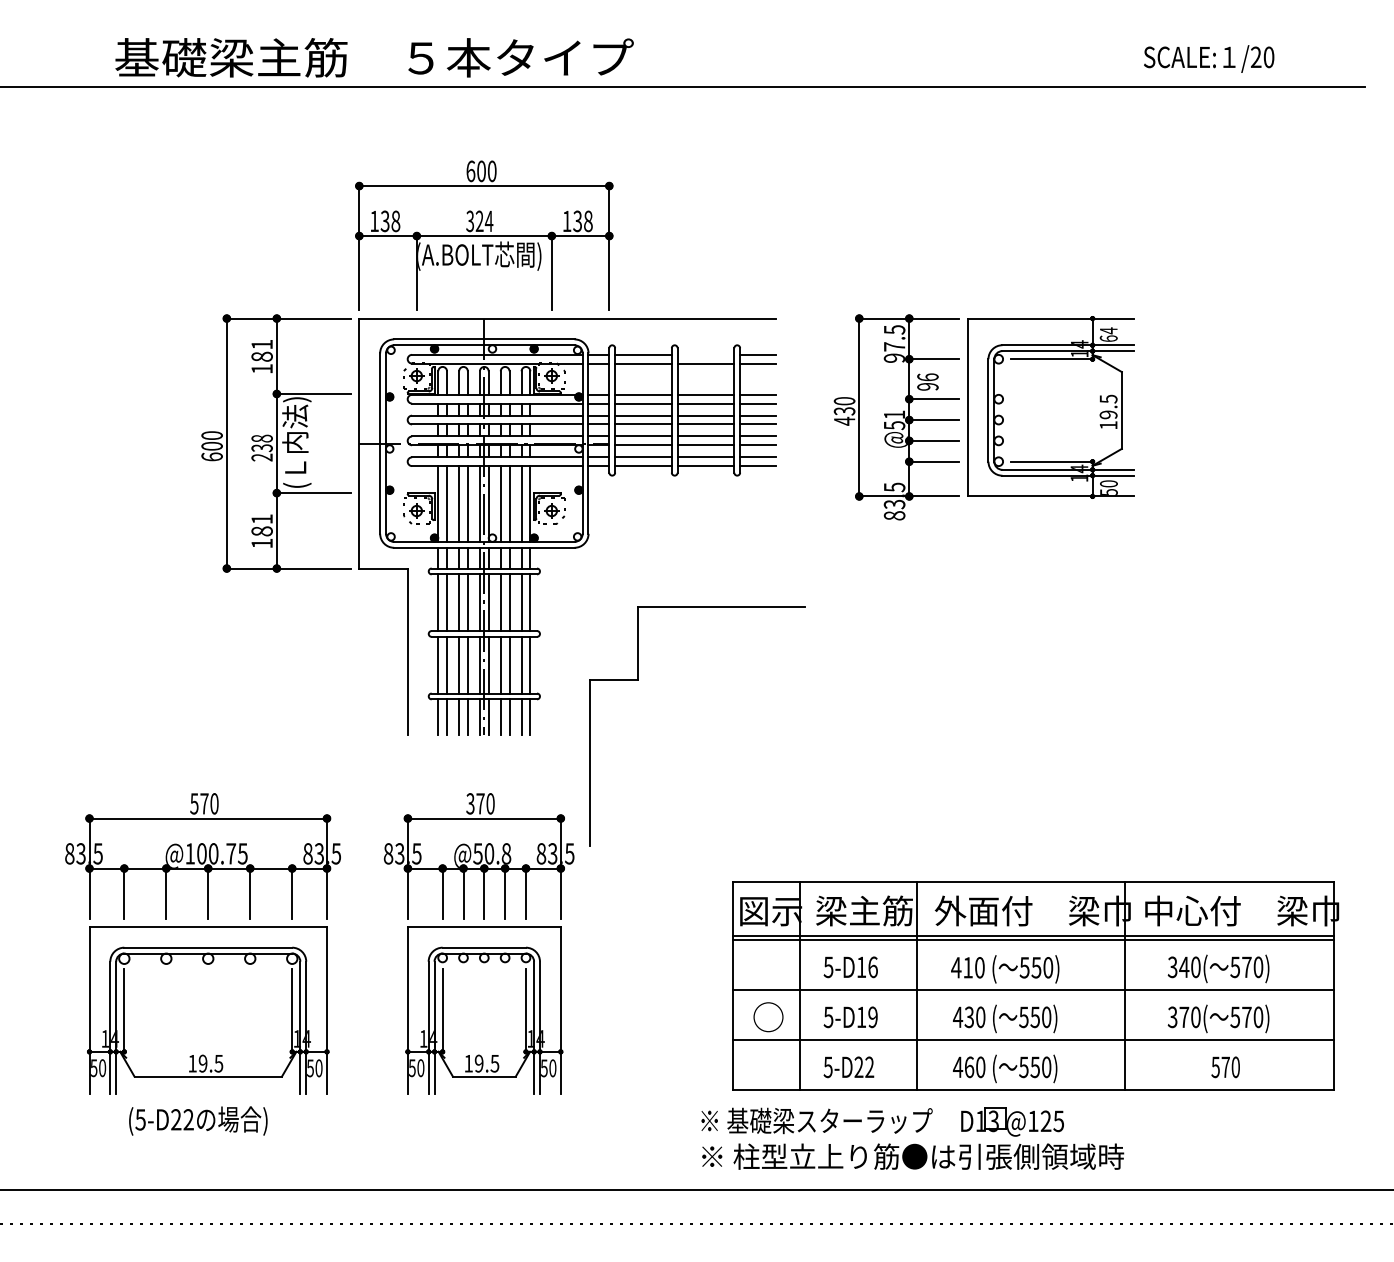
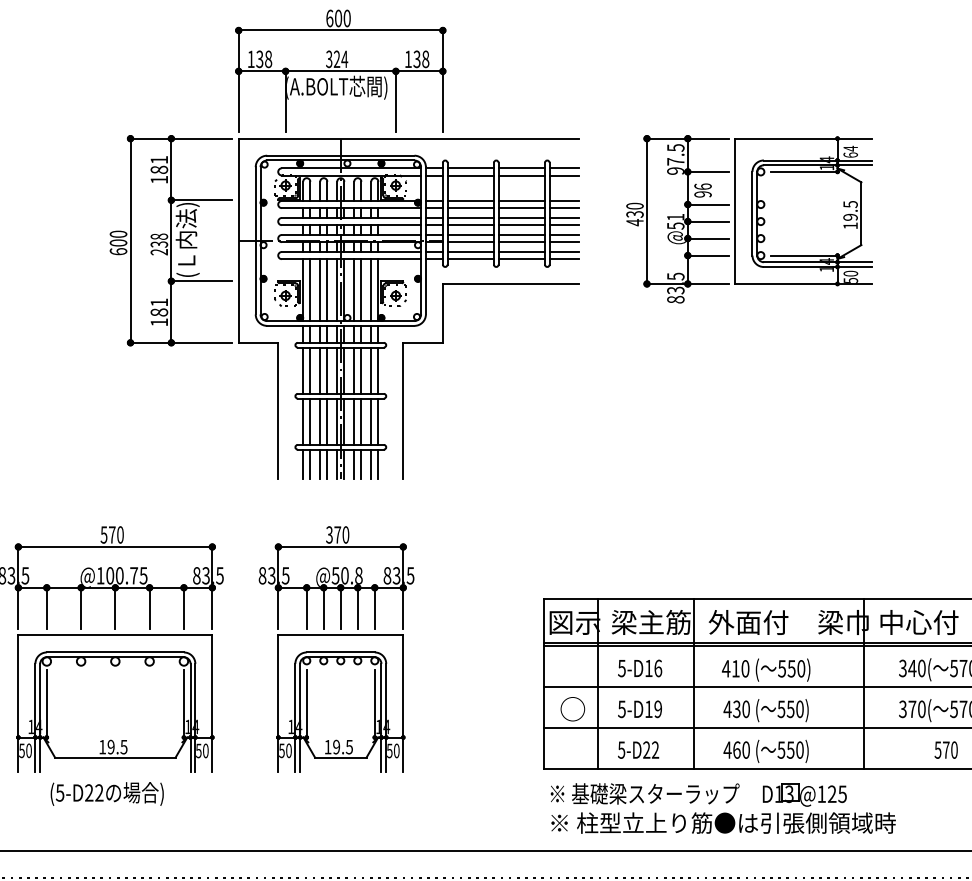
line: (705, 354) -> (521, 168), added
part: (638, 680) -> (443, 343), moved
part: (912, 1138) -> (723, 808), moved

